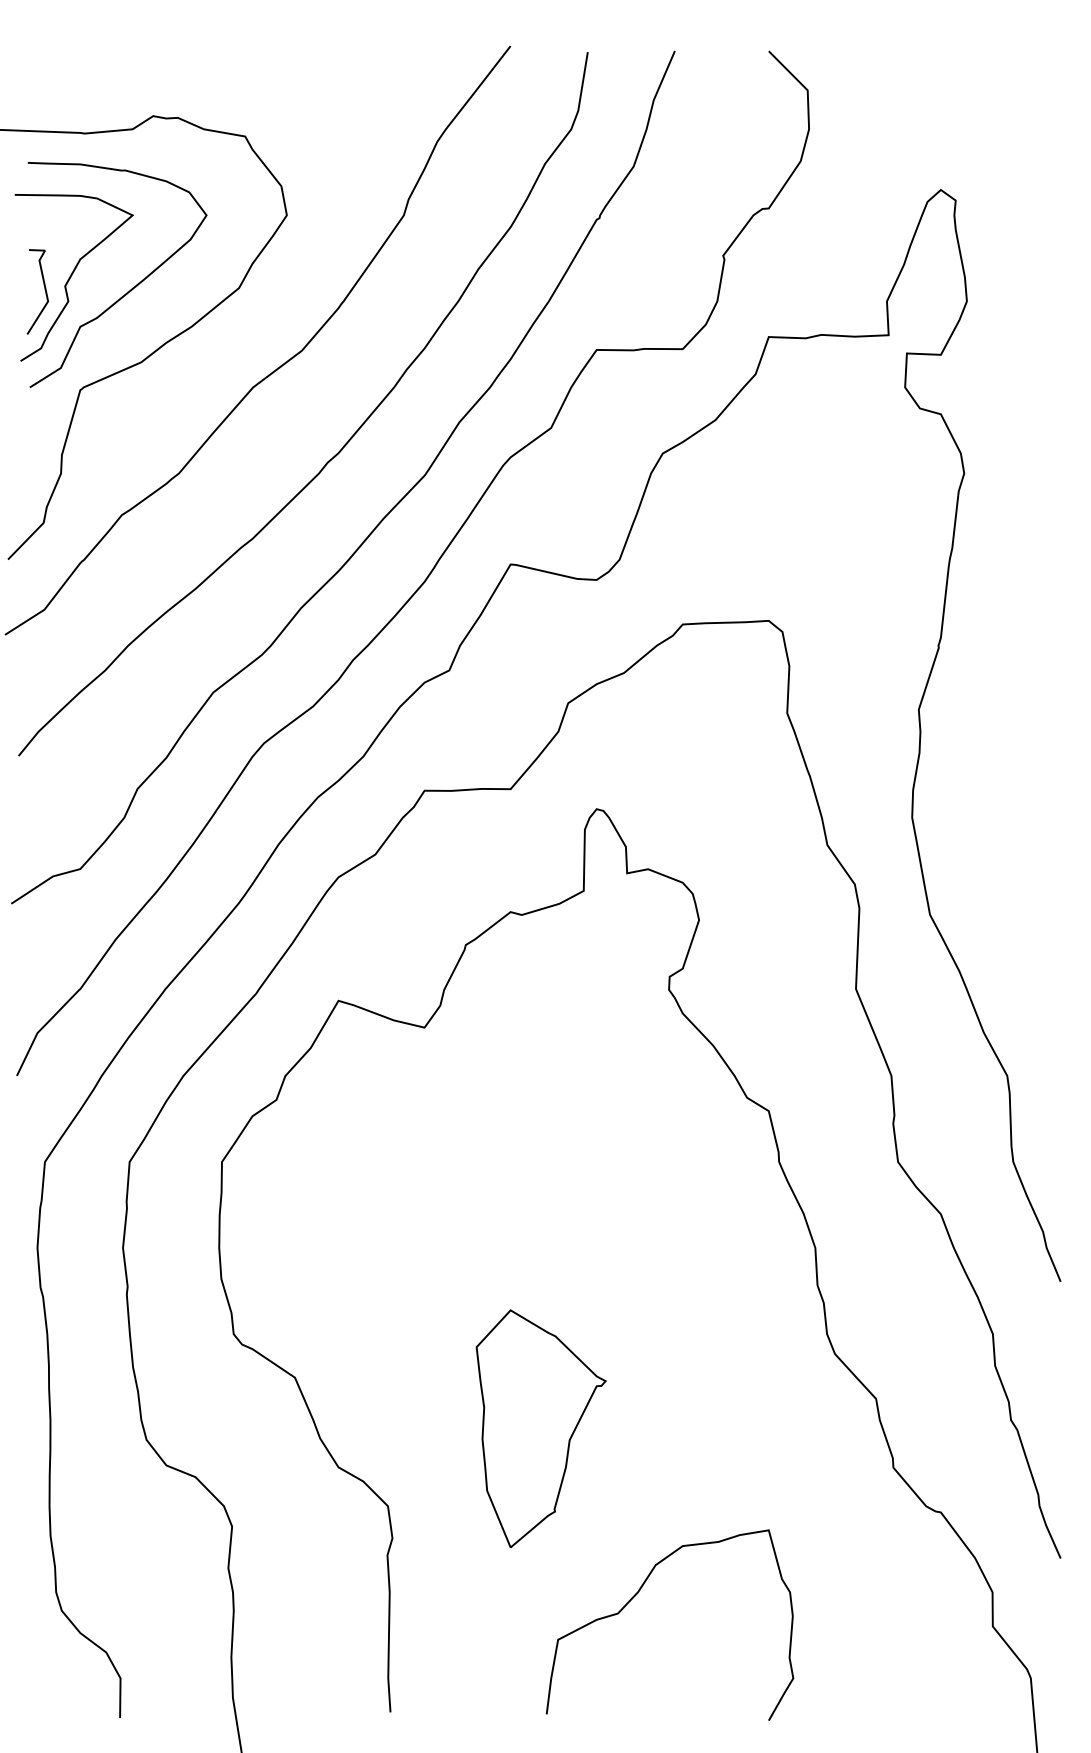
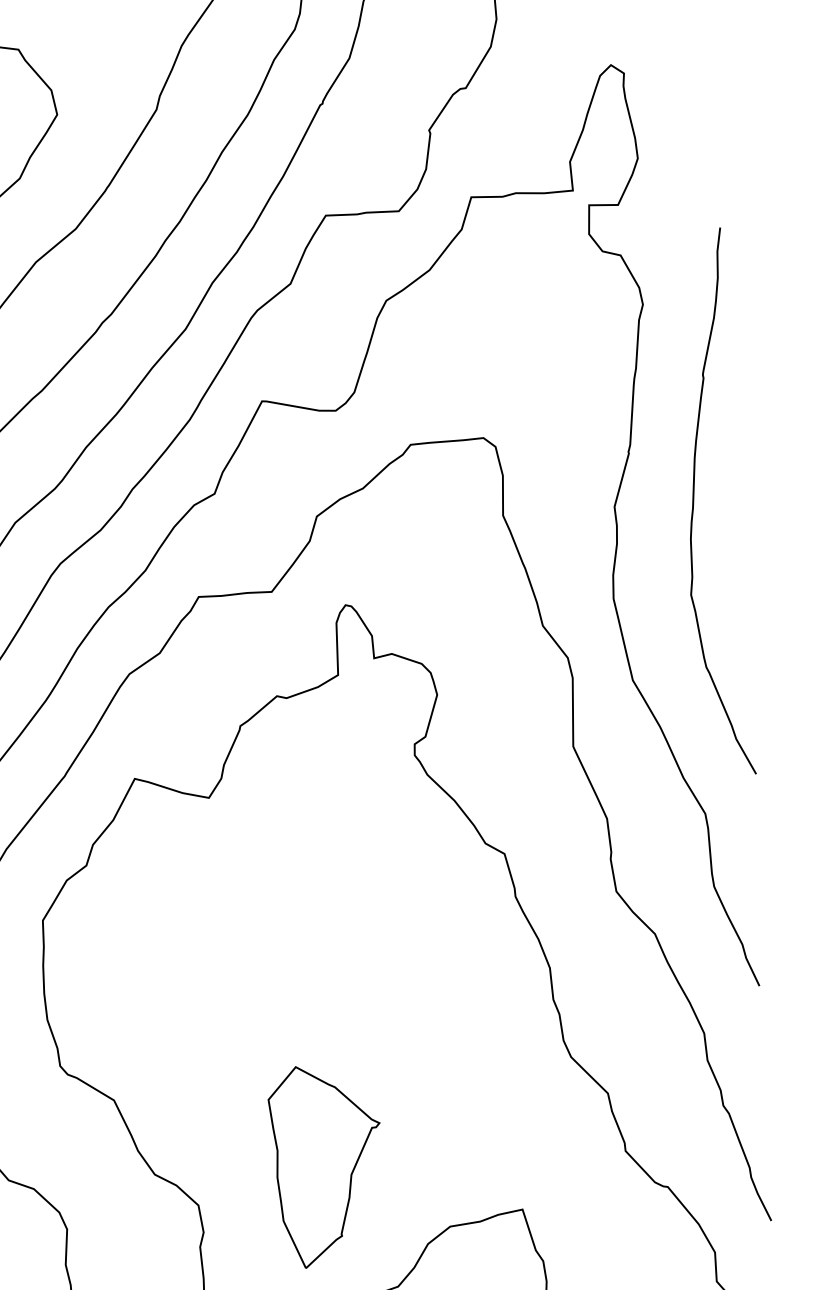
curve: (1012, 709) -> (694, 502), added
part: (540, 1428) -> (326, 1166), moved

